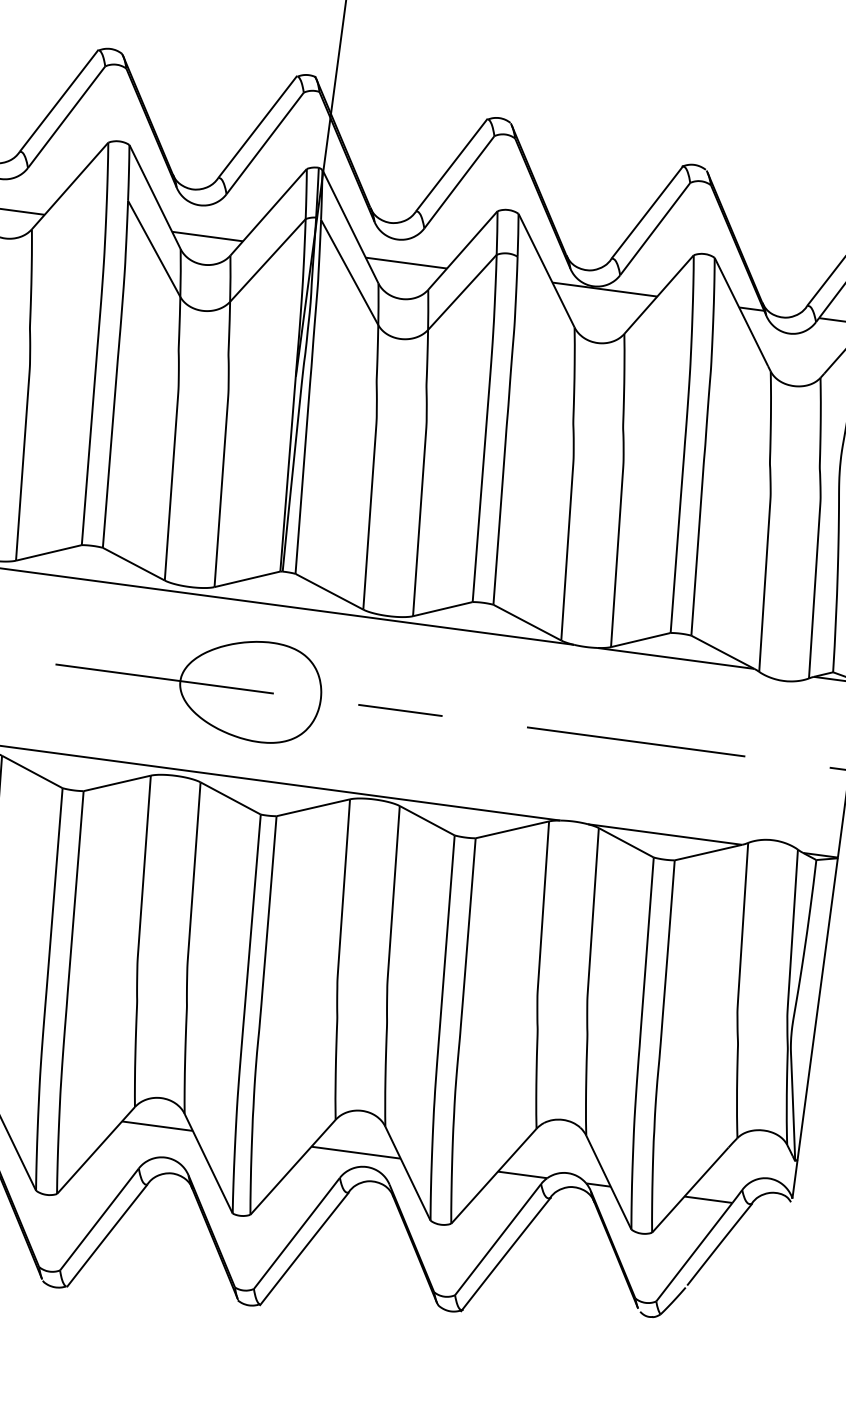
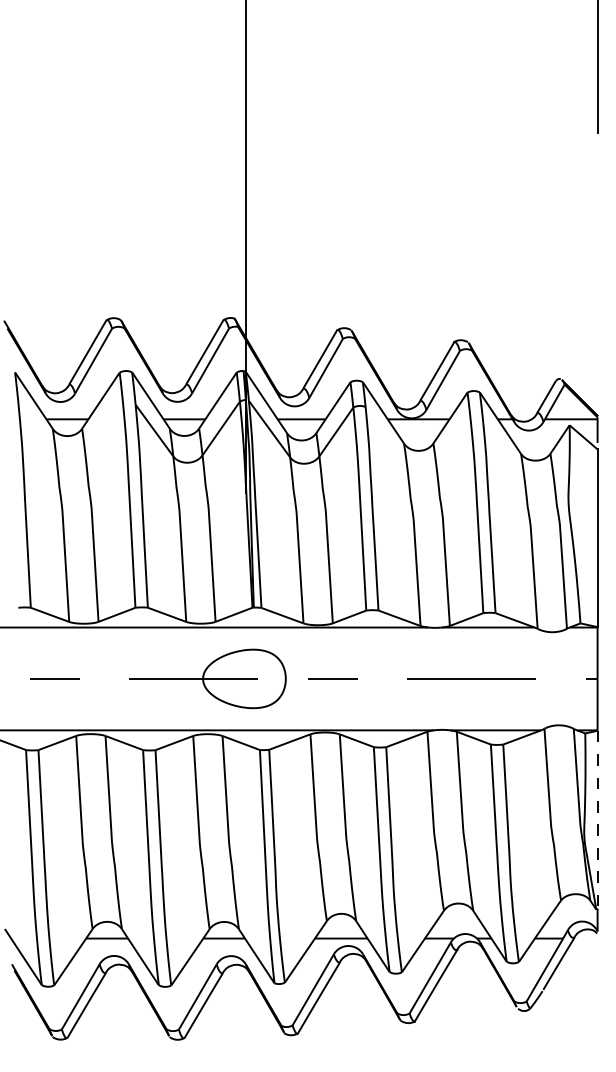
line: (817, 1008) -> (597, 819), solid -> dashed

